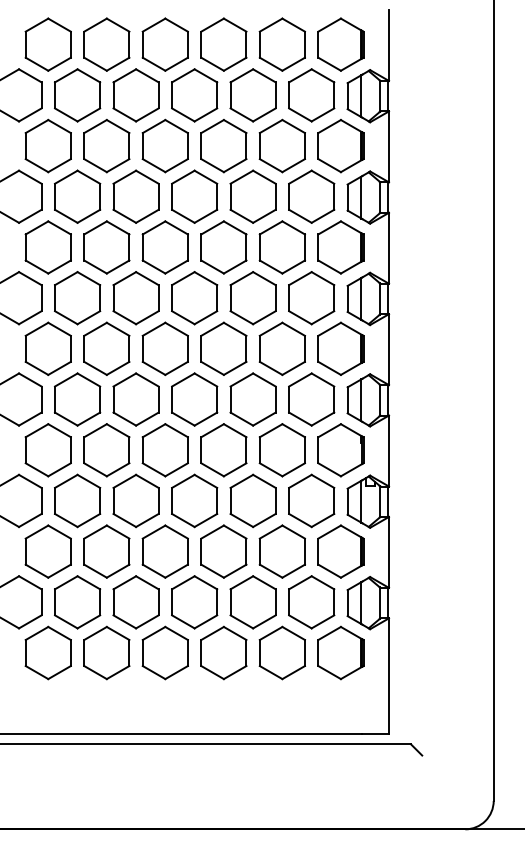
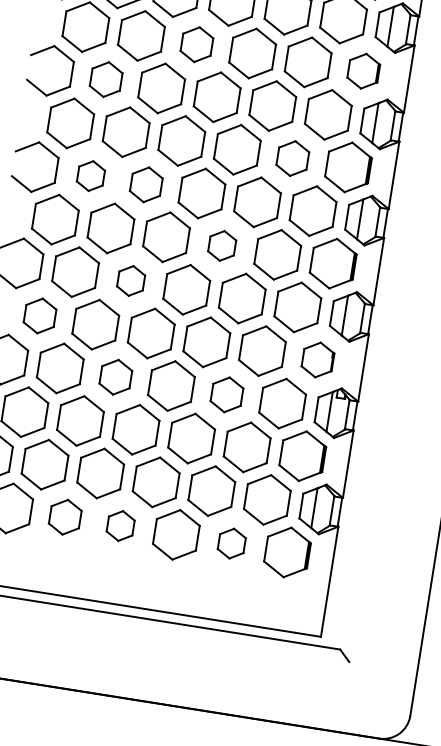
part: (164, 145) -> (196, 44), size x0.7
part: (340, 146) -> (363, 71), size x0.7
part: (77, 196) -> (106, 79), size x0.7
part: (281, 247) -> (292, 158), size x0.7
part: (77, 298) -> (90, 176), size x0.6
part: (135, 298) -> (145, 184), size x0.7
part: (223, 348) -> (221, 245), size x0.6
part: (135, 399) -> (130, 280), size x0.6
part: (47, 450) -> (39, 316), size x0.7
part: (340, 450) -> (317, 360), size x0.7
part: (135, 500) -> (115, 376), size x0.7
part: (252, 500) -> (226, 394), size x0.7
part: (106, 652) -> (65, 516), size x0.7
part: (164, 652) -> (120, 525), size x0.6
part: (281, 652) -> (231, 543), size x0.6

